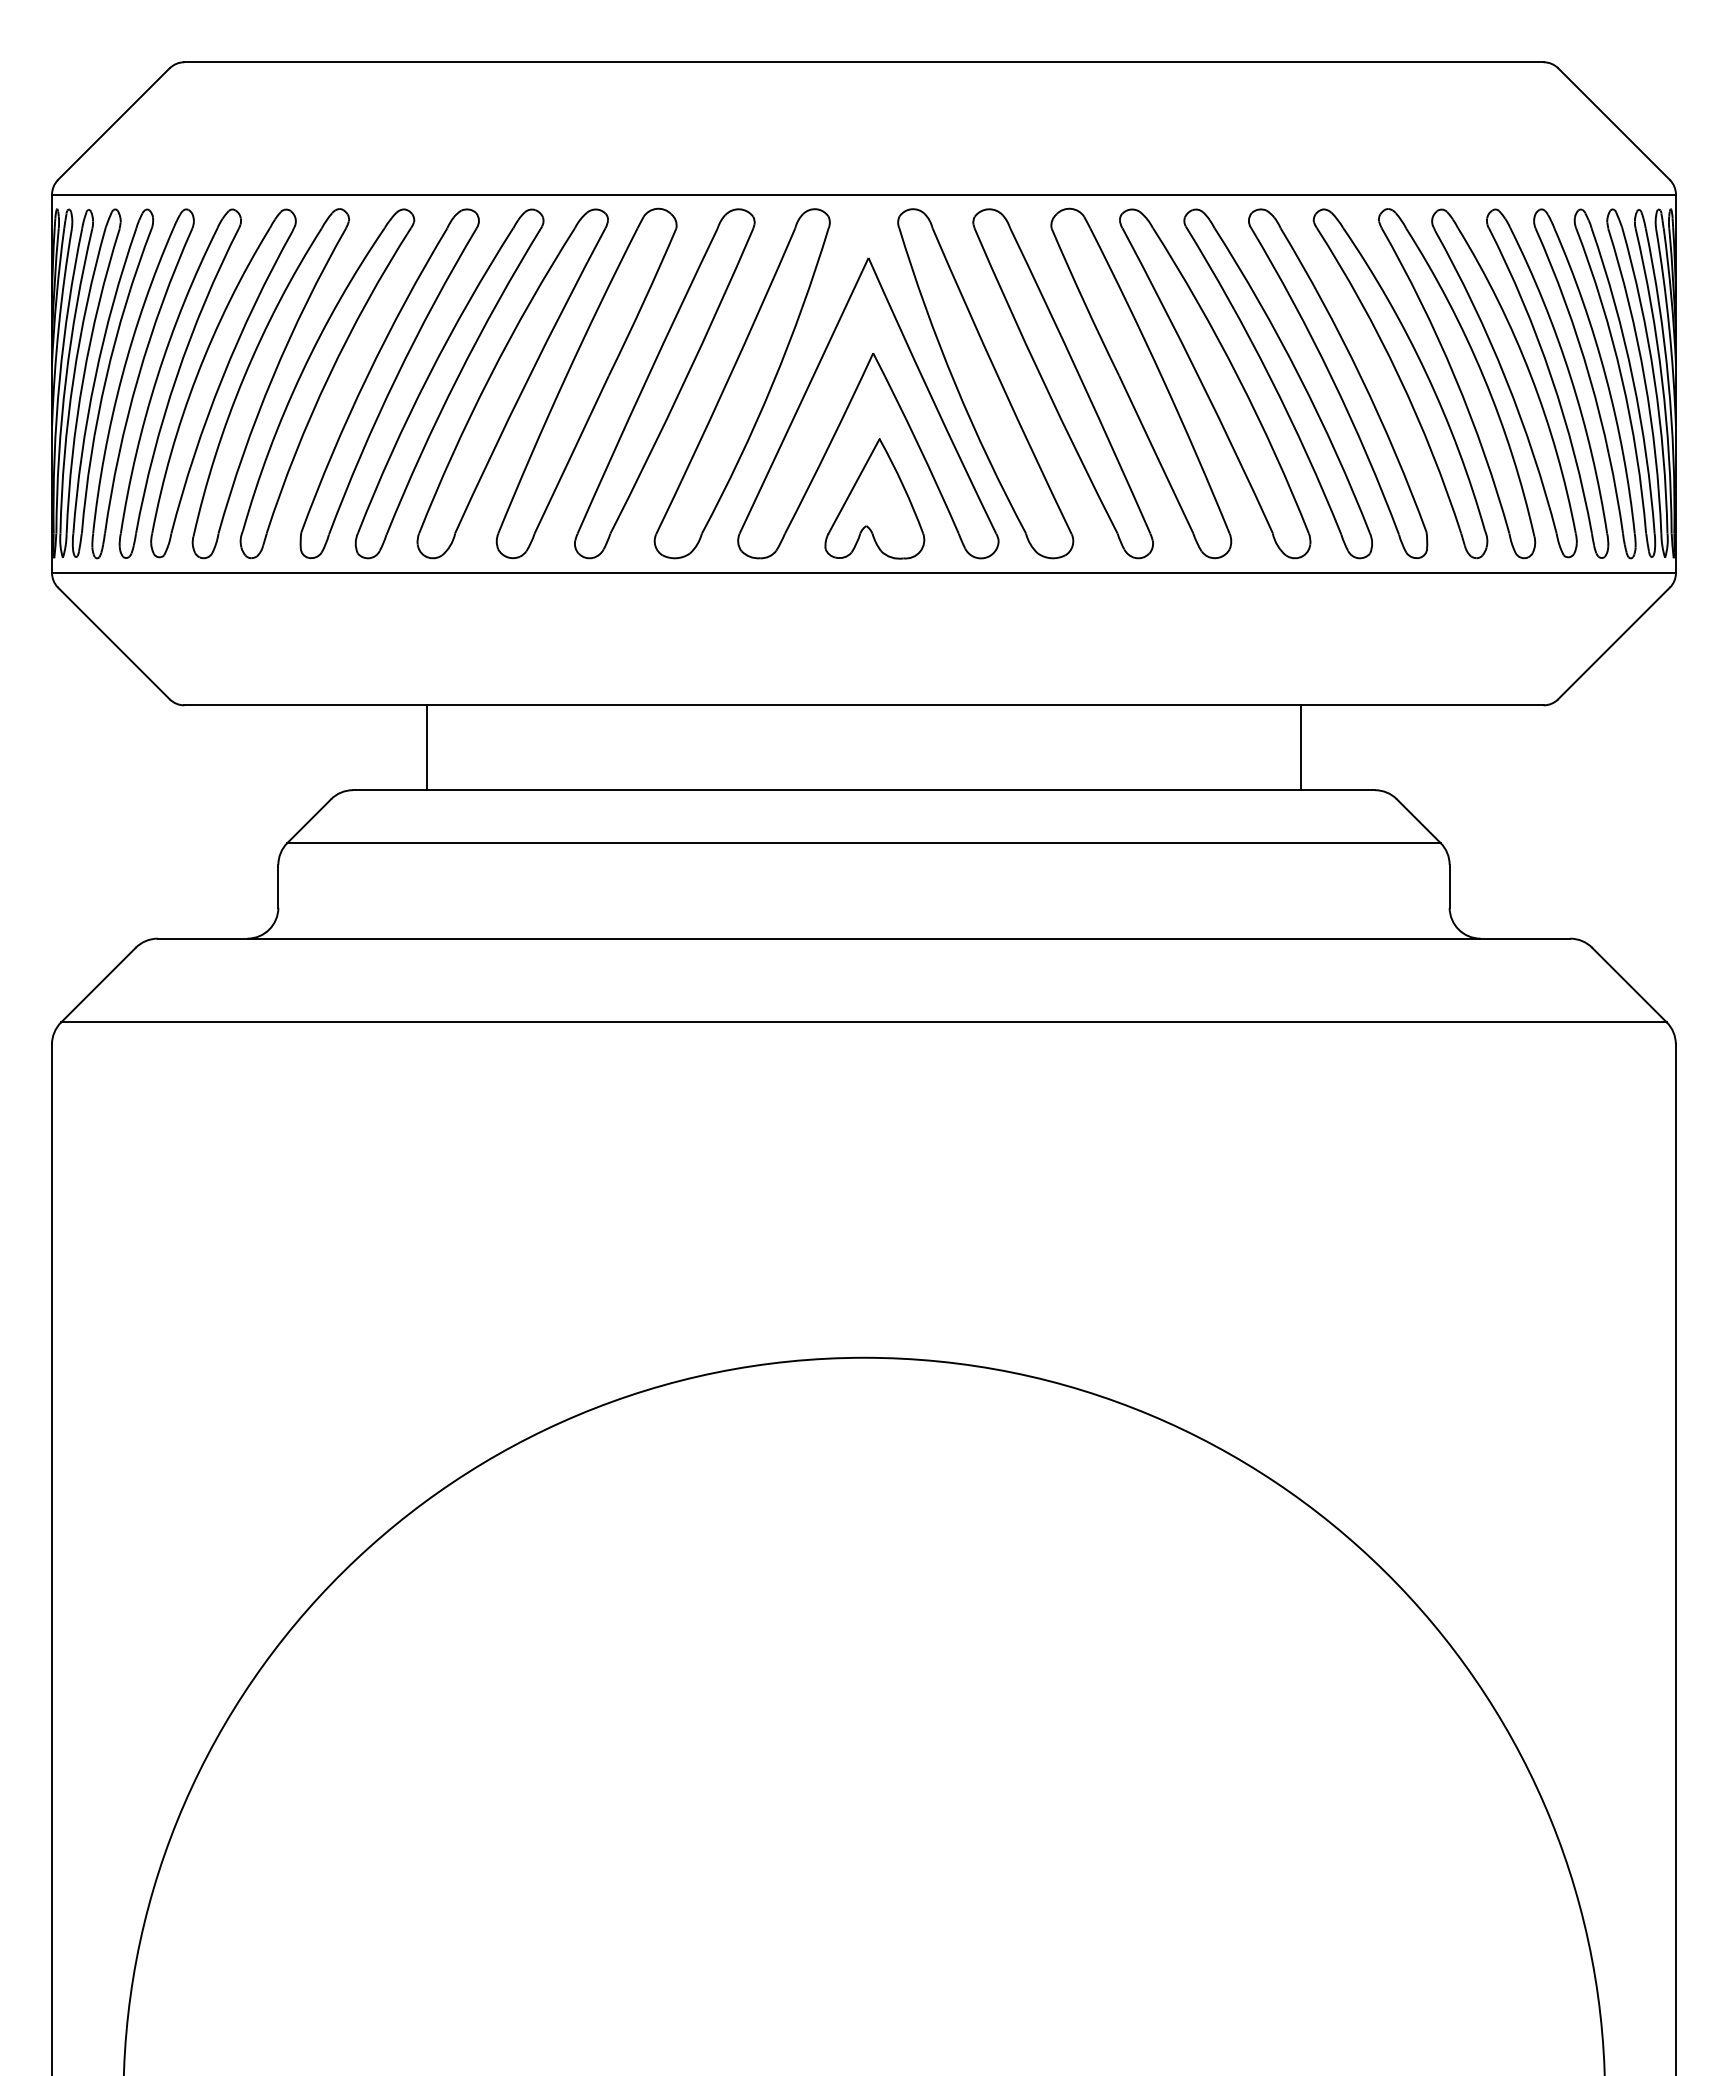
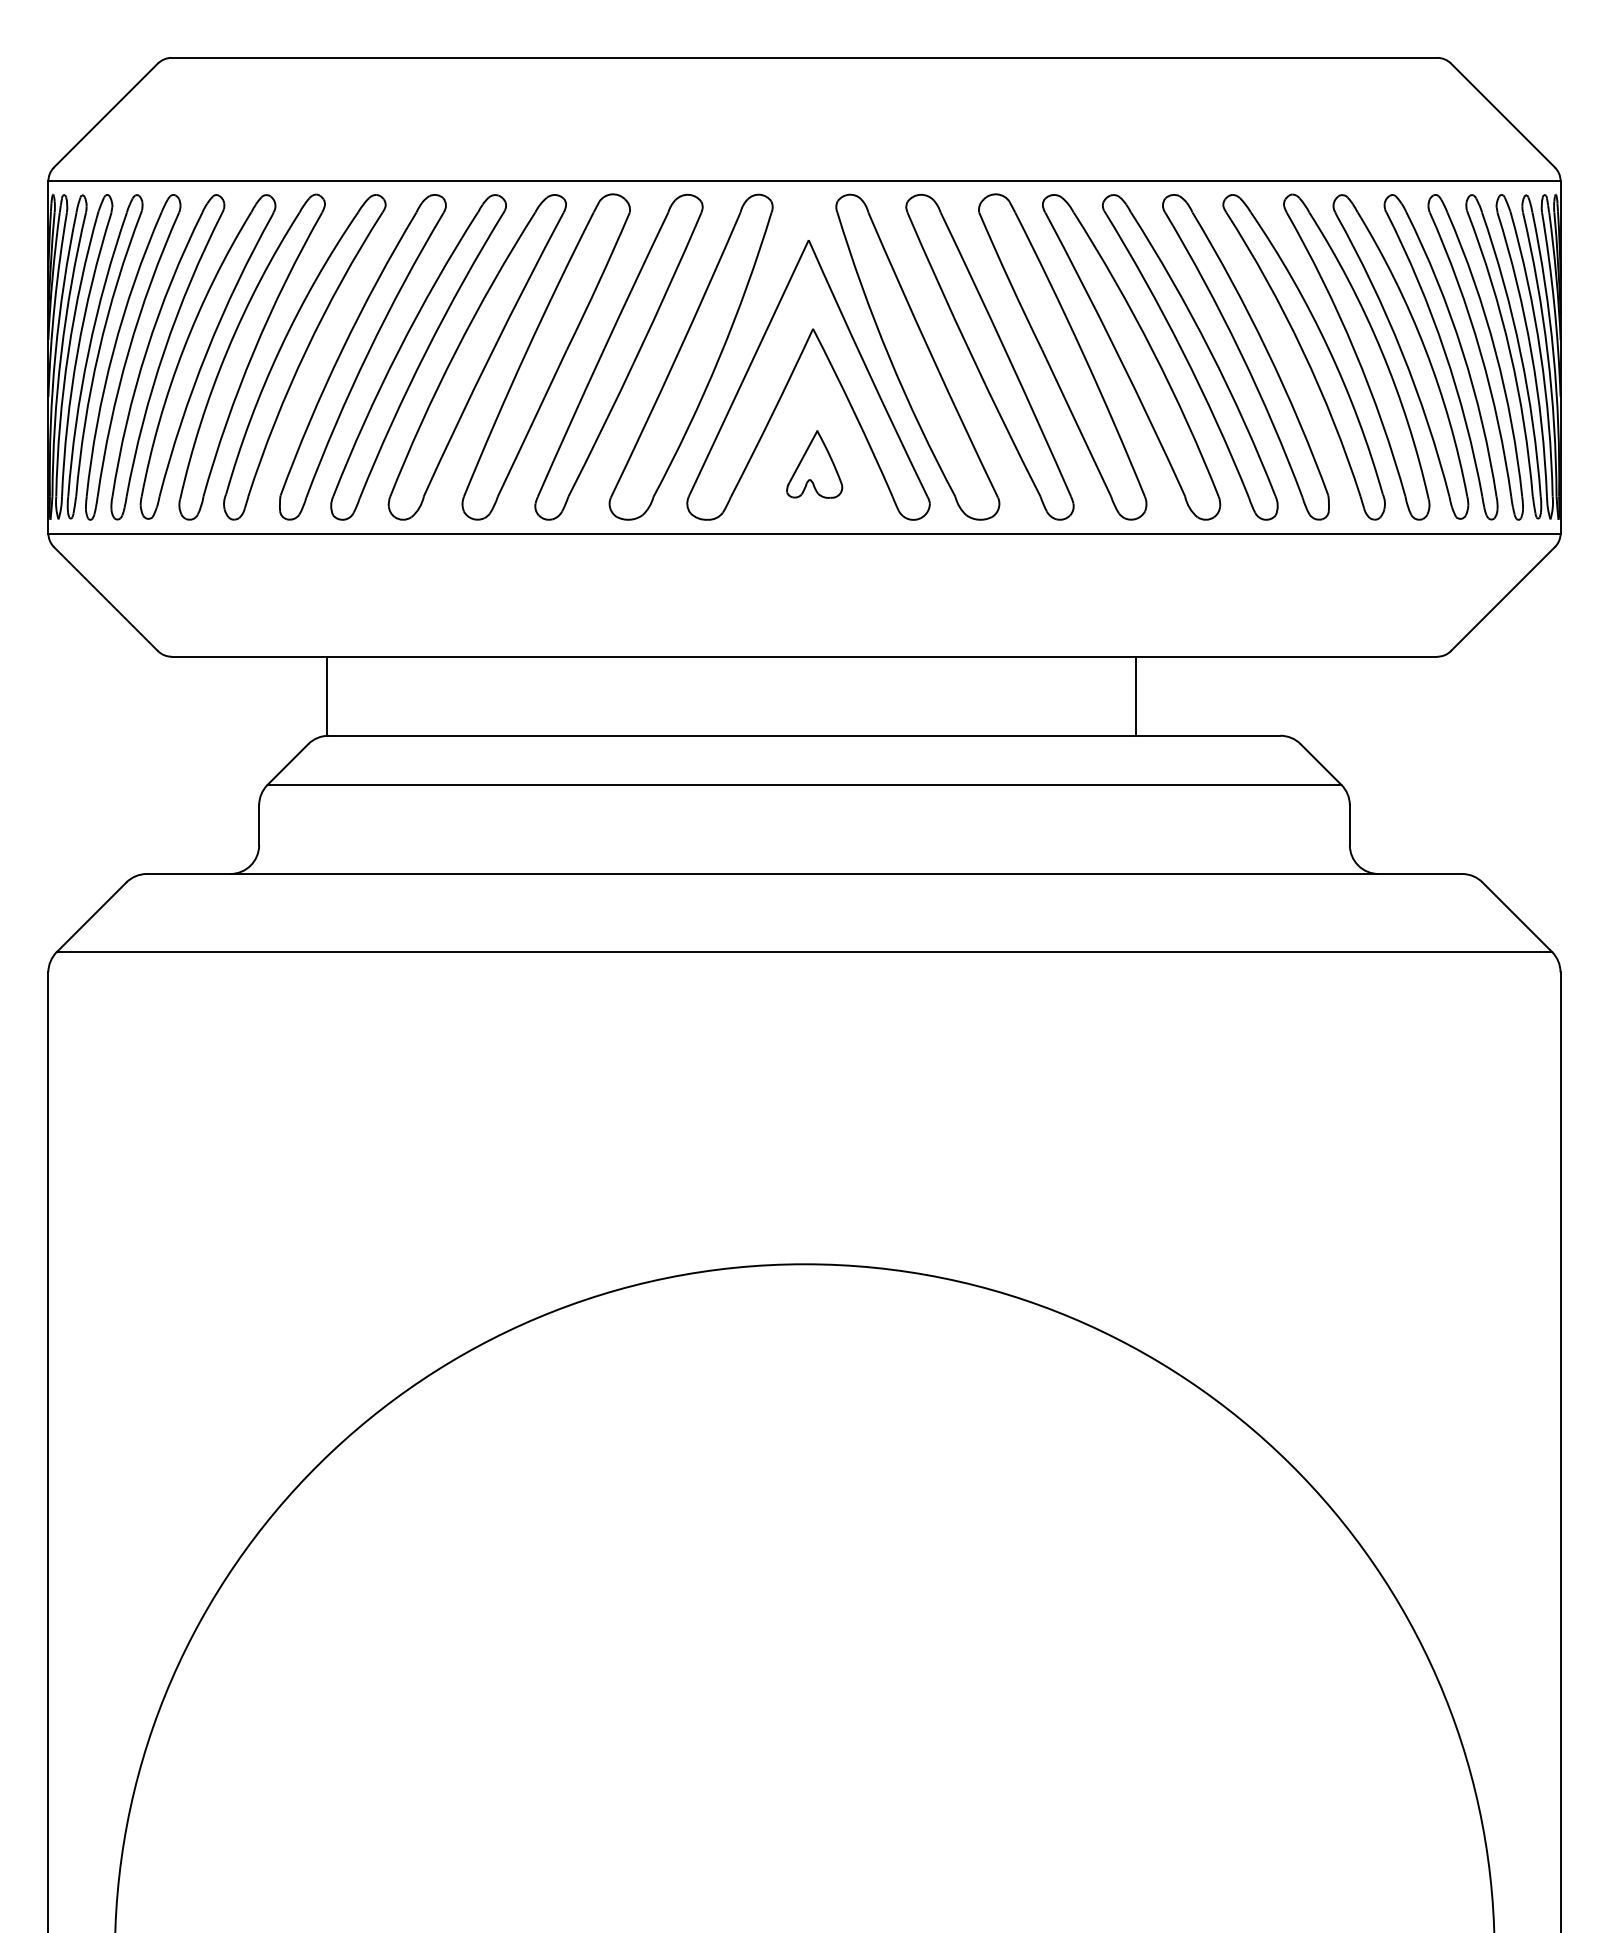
part: (874, 498) -> (814, 464), size x0.6
line: (427, 747) -> (327, 695), moved
line: (1300, 747) -> (1135, 695), moved

